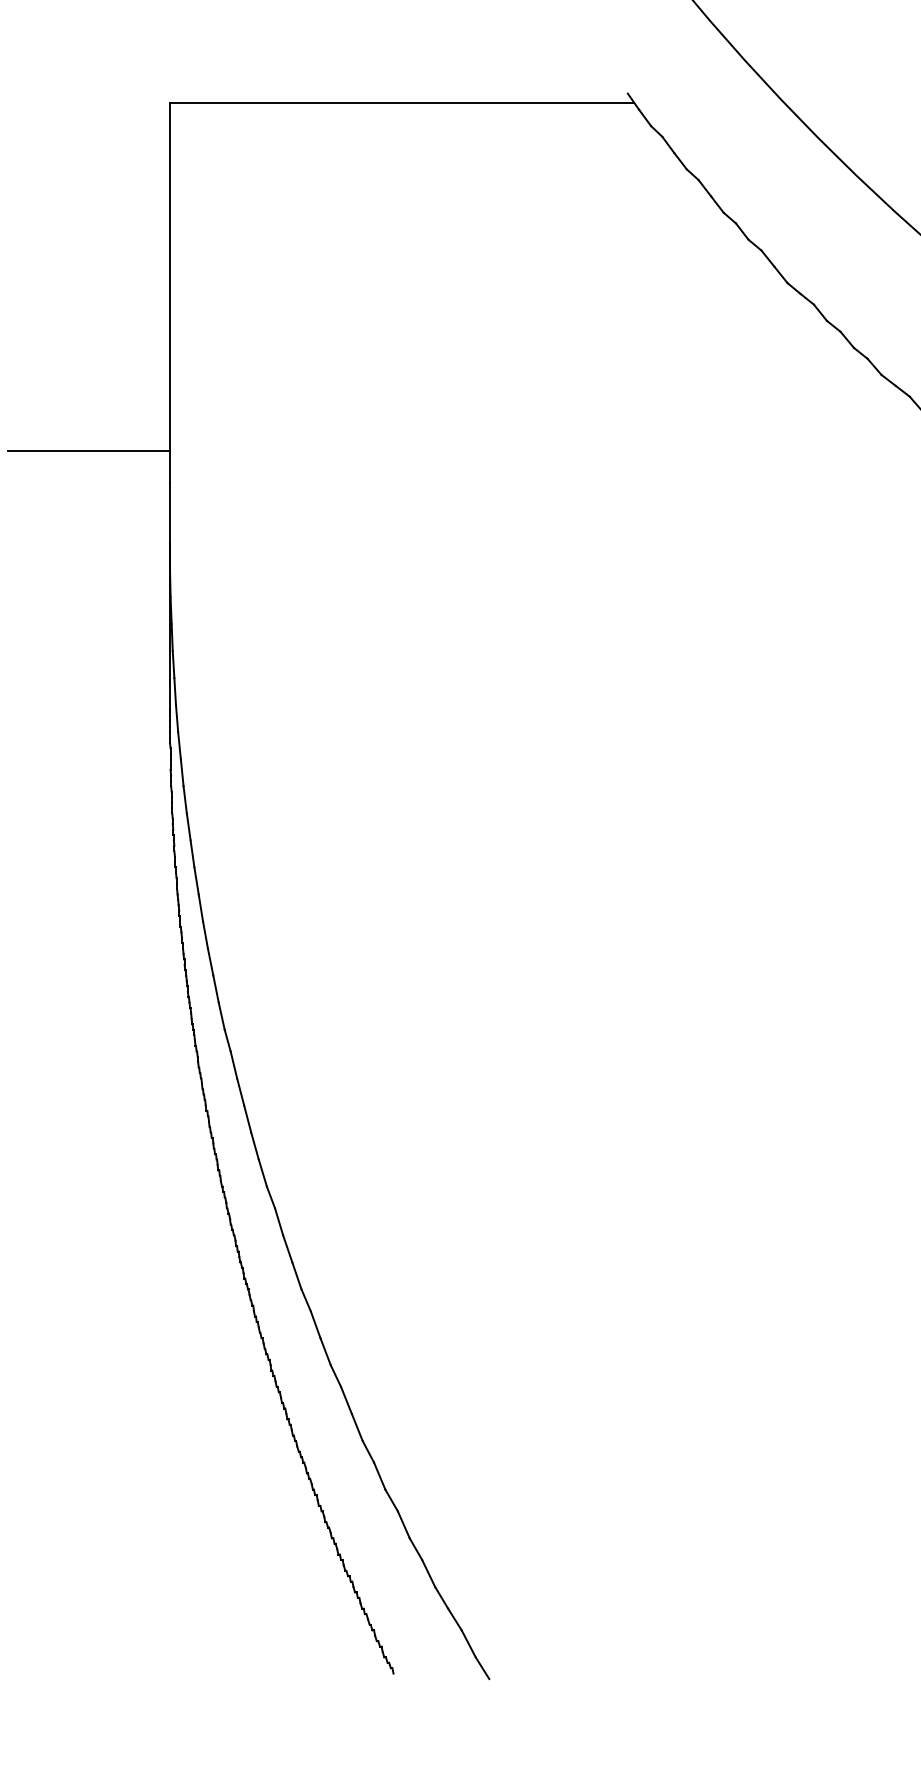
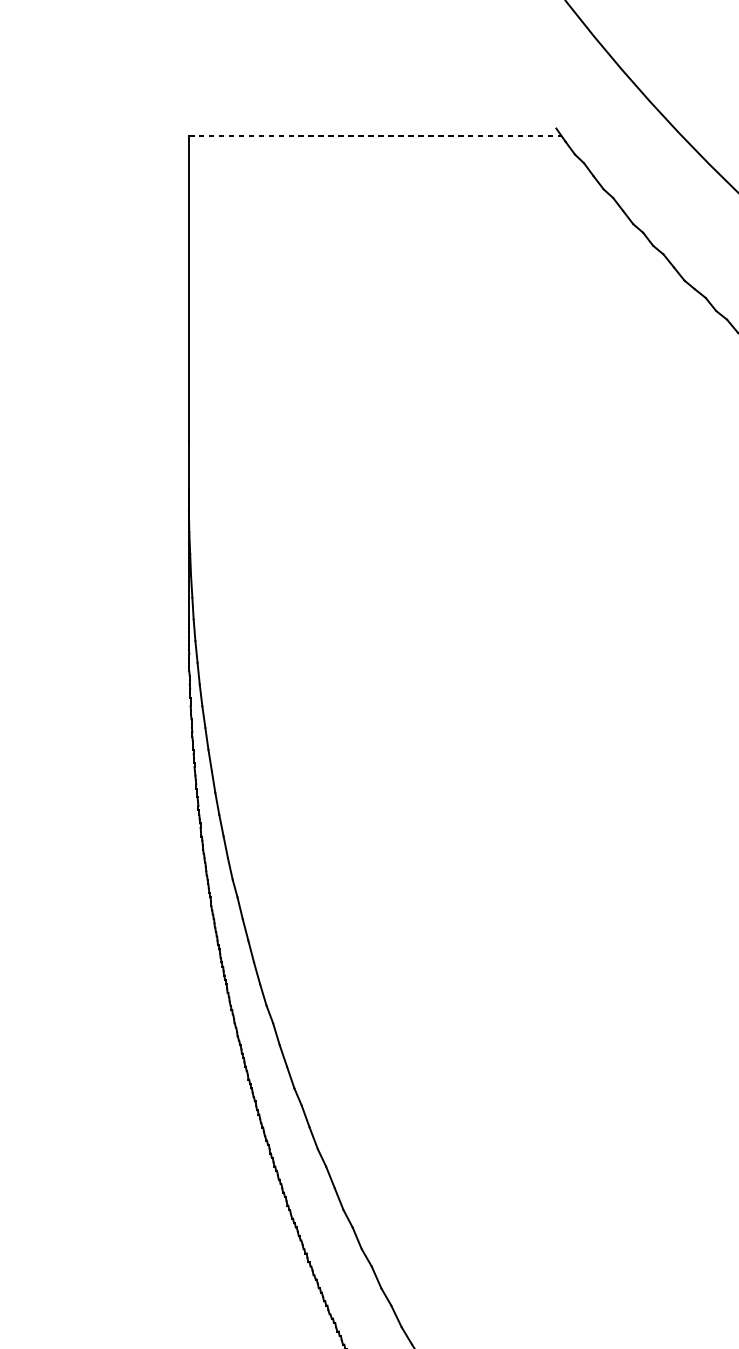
line: (401, 103) -> (374, 136), solid -> dashed
line: (88, 450) -> (123, 415), removed

